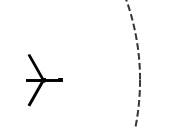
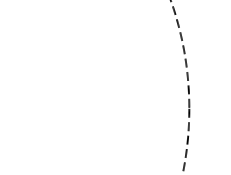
part: (44, 80) -> (60, 109), removed

